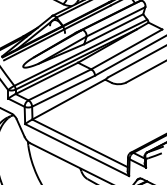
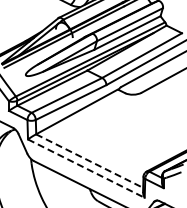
line: (79, 143) -> (89, 161), solid -> dashed
line: (77, 149) -> (86, 168), solid -> dashed

